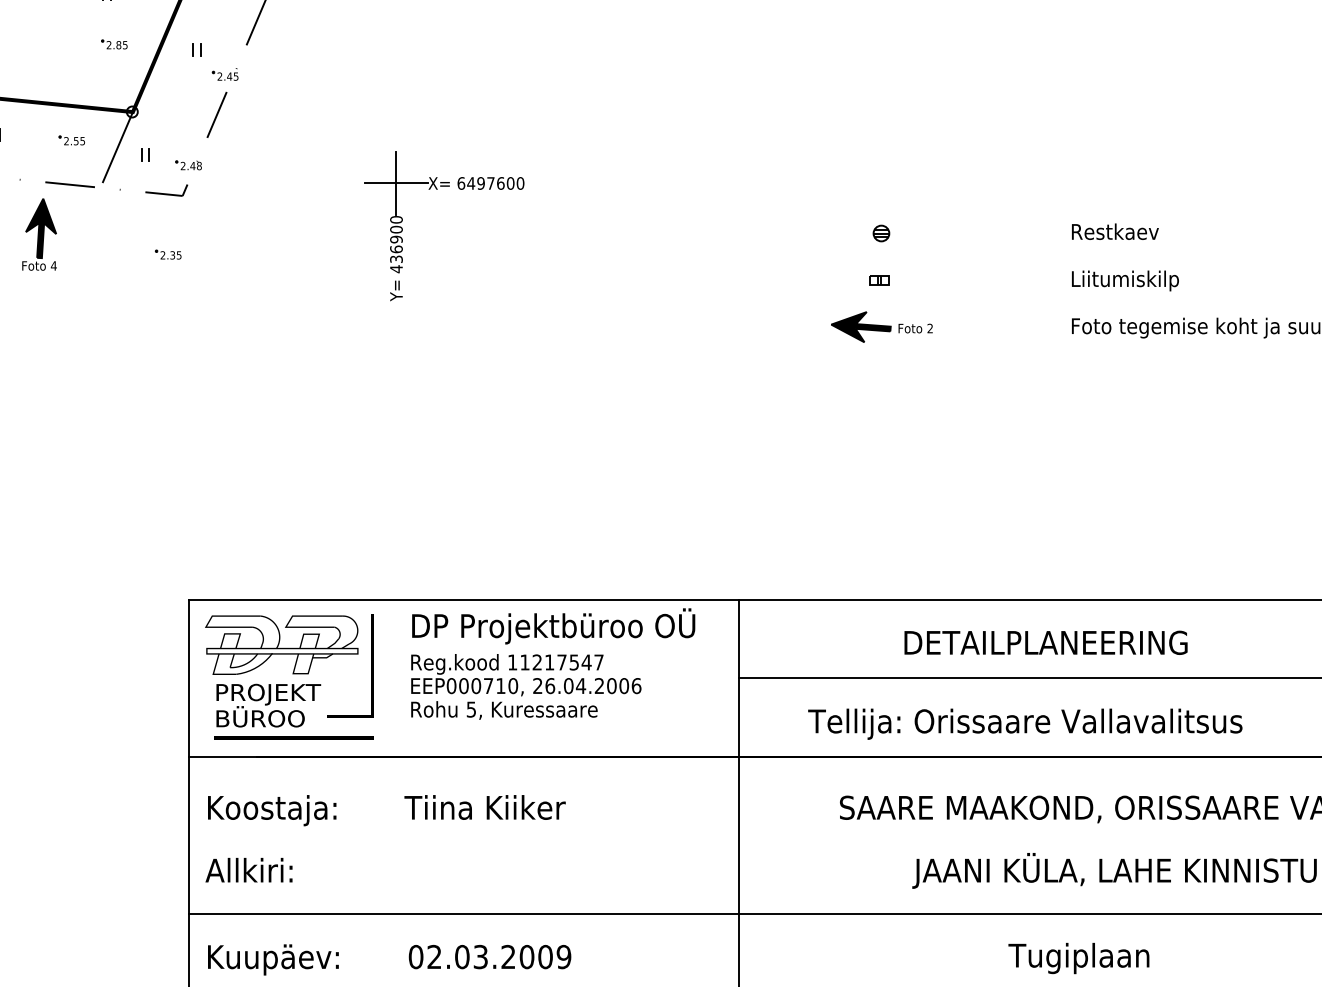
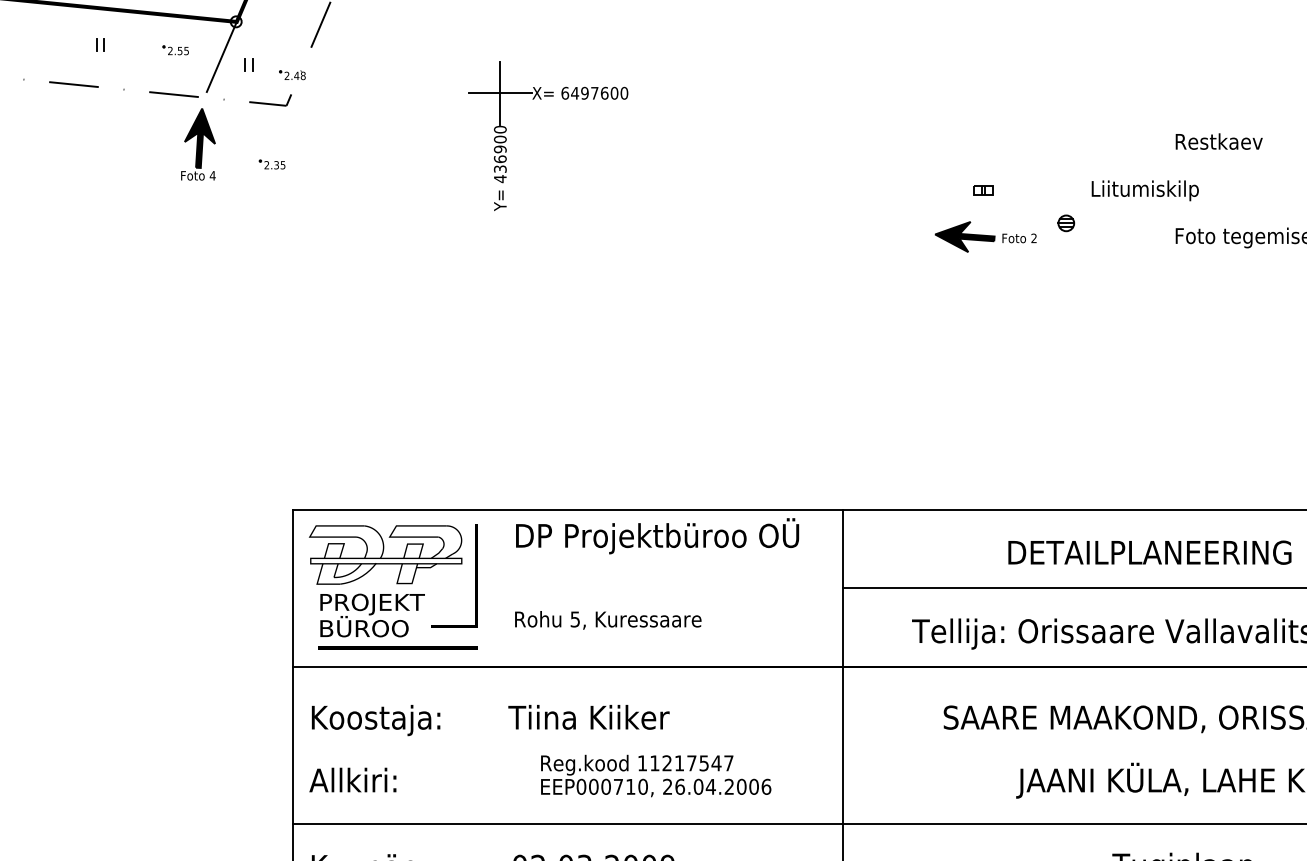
part: (881, 233) -> (1066, 223), moved
part: (39, 234) -> (198, 144), moved
text: (1125, 280) -> (1145, 190), moved
text: (526, 675) -> (656, 776), moved

